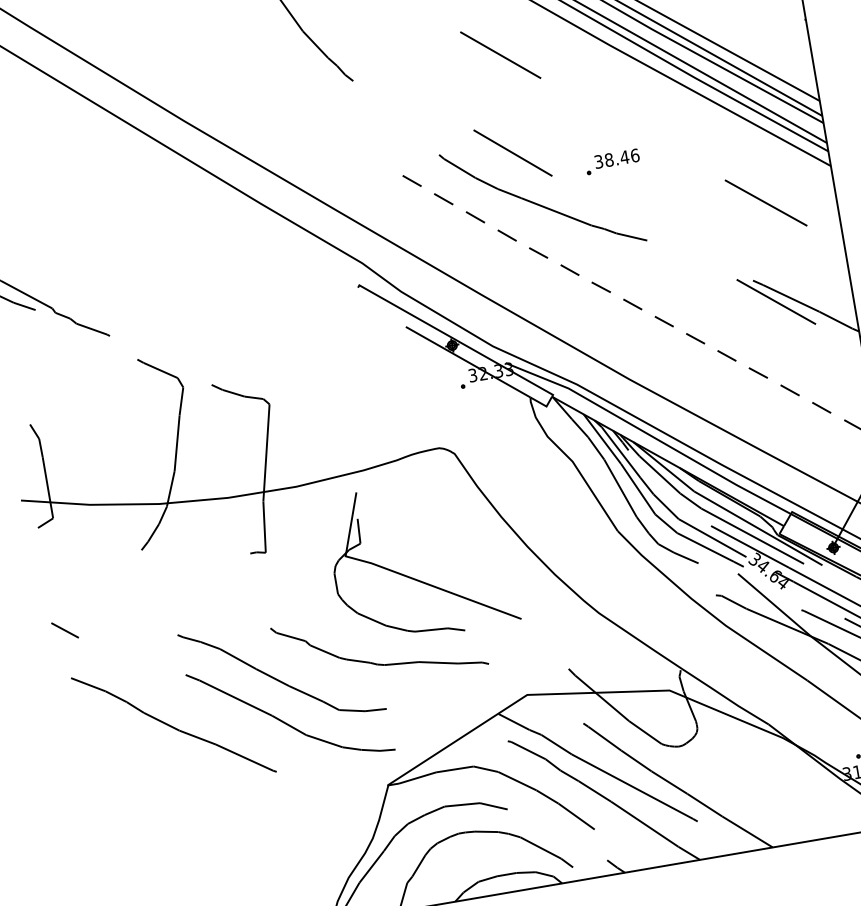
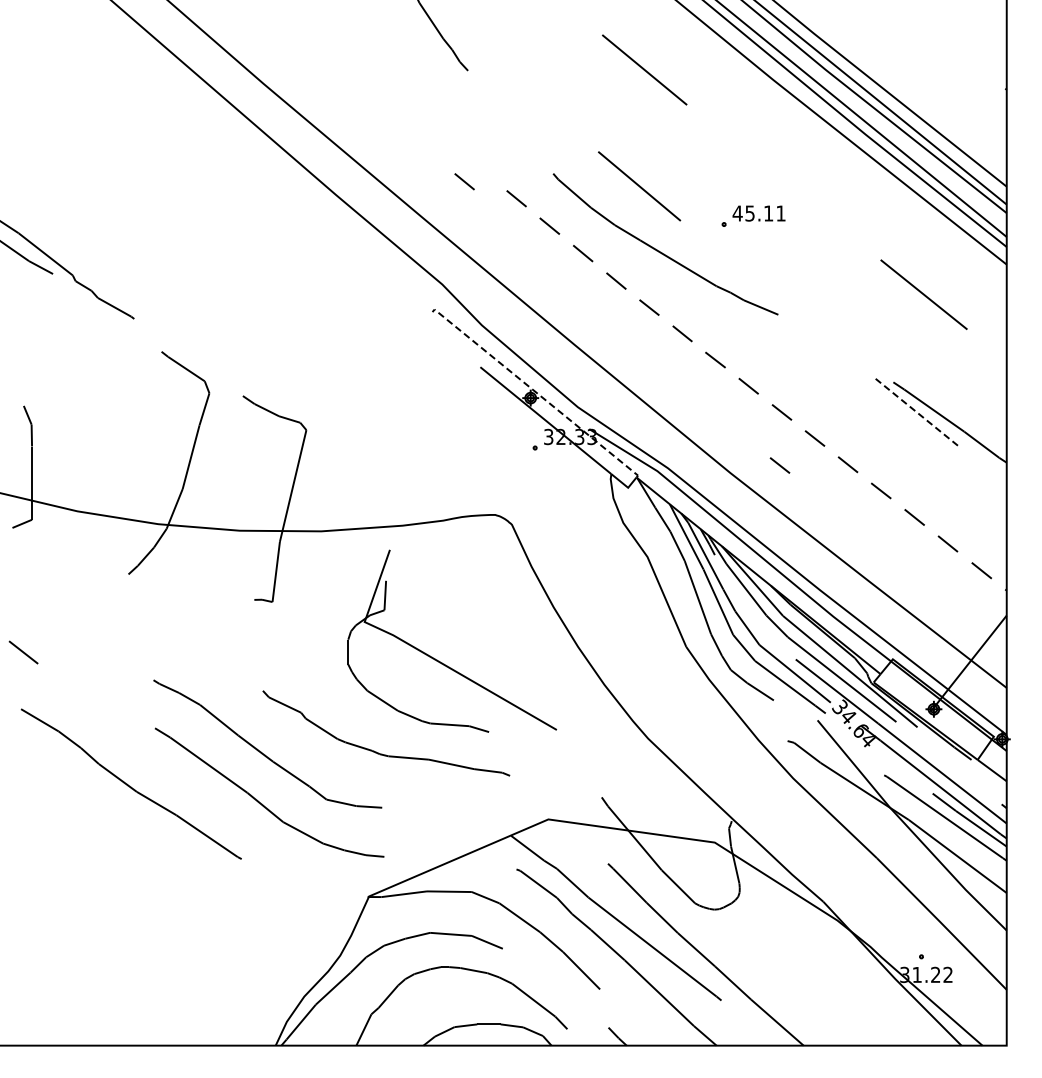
text: (616, 158) -> (758, 213), 38.46 -> 45.11
line: (366, 174) -> (464, 181), added
line: (776, 301) -> (916, 411), solid -> dashed
line: (455, 340) -> (535, 392), solid -> dashed
line: (669, 366) -> (779, 465), added

